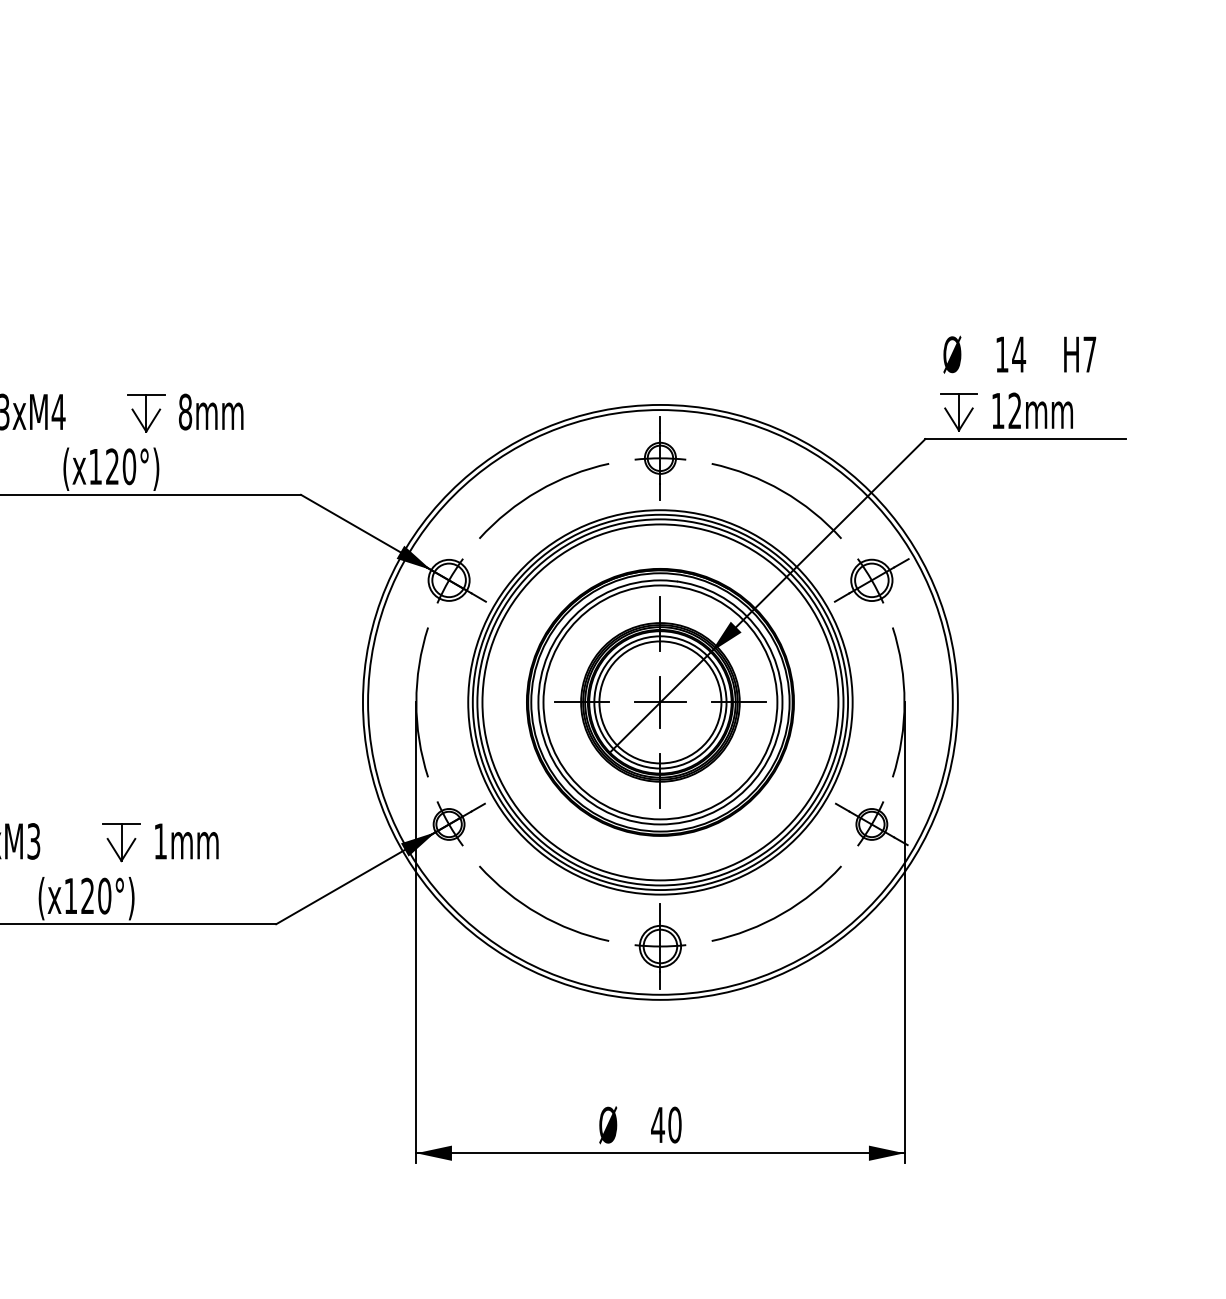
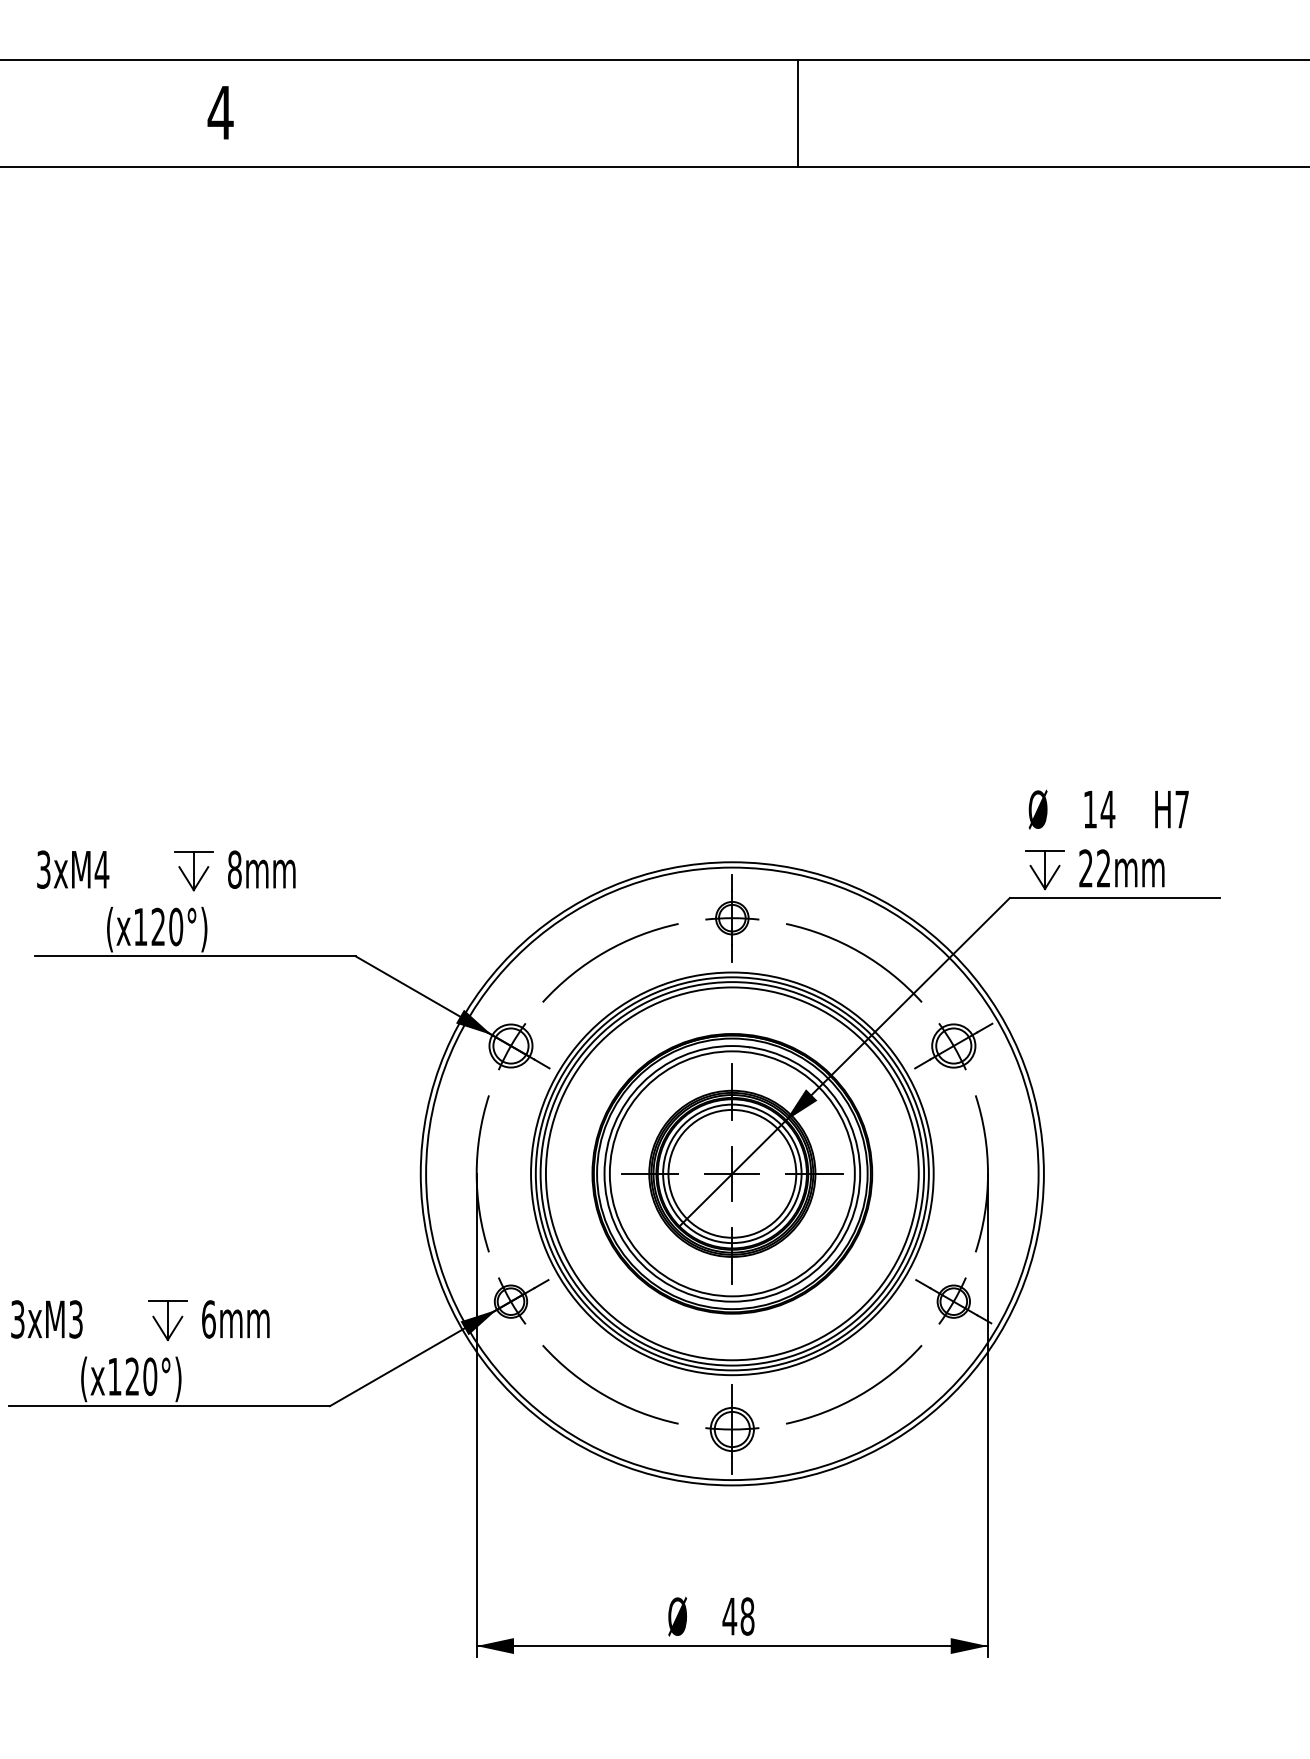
text: (997, 410) -> (1085, 868), 12mm -> 22mm
text: (160, 841) -> (208, 1319), 1mm -> 6mm
text: (674, 1125) -> (747, 1616), 40 -> 48

